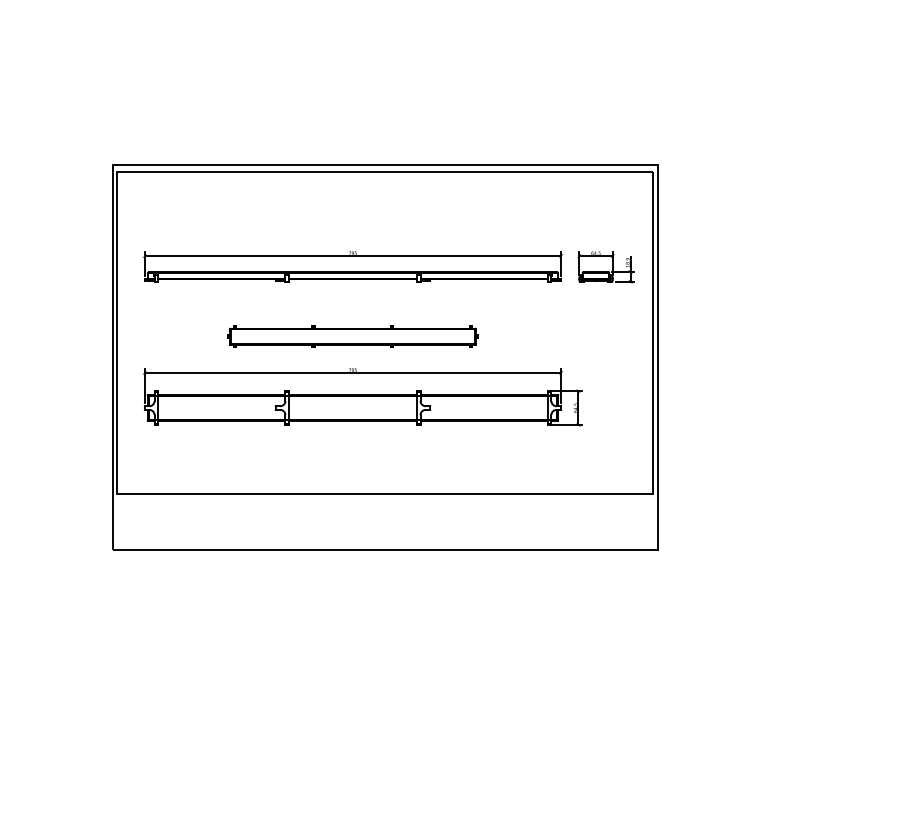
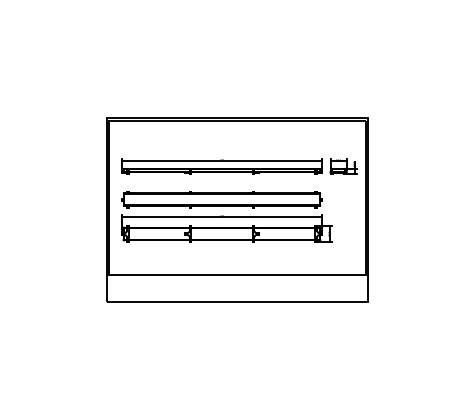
part: (351, 335) -> (221, 199), size x1.67

